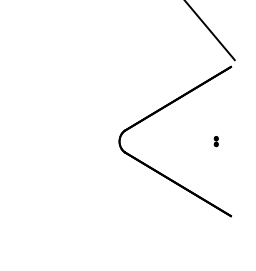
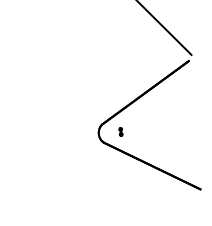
part: (215, 141) -> (120, 131), moved

